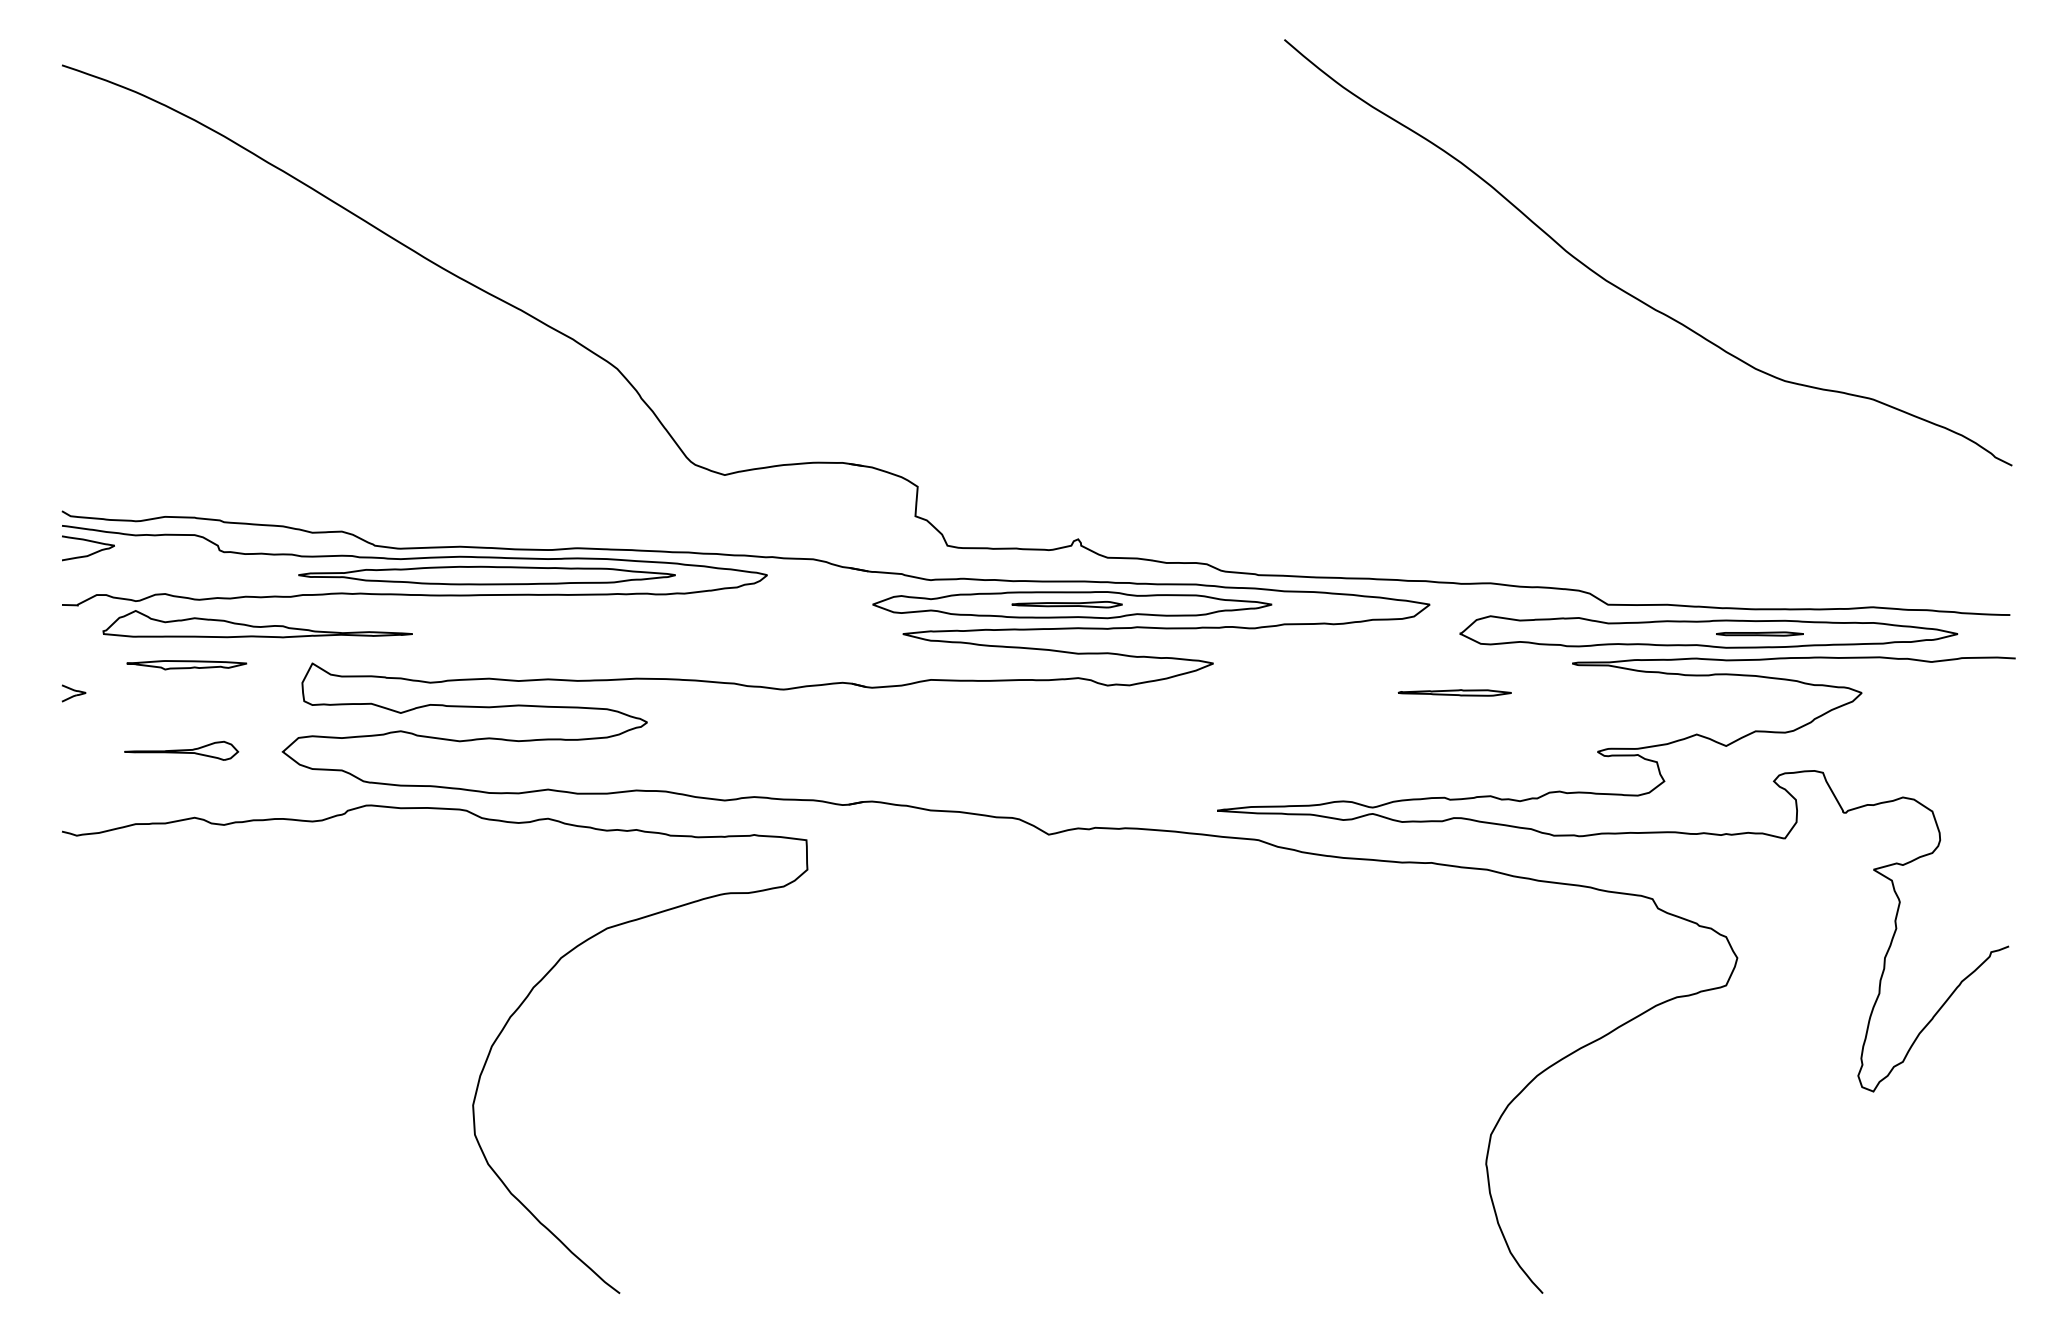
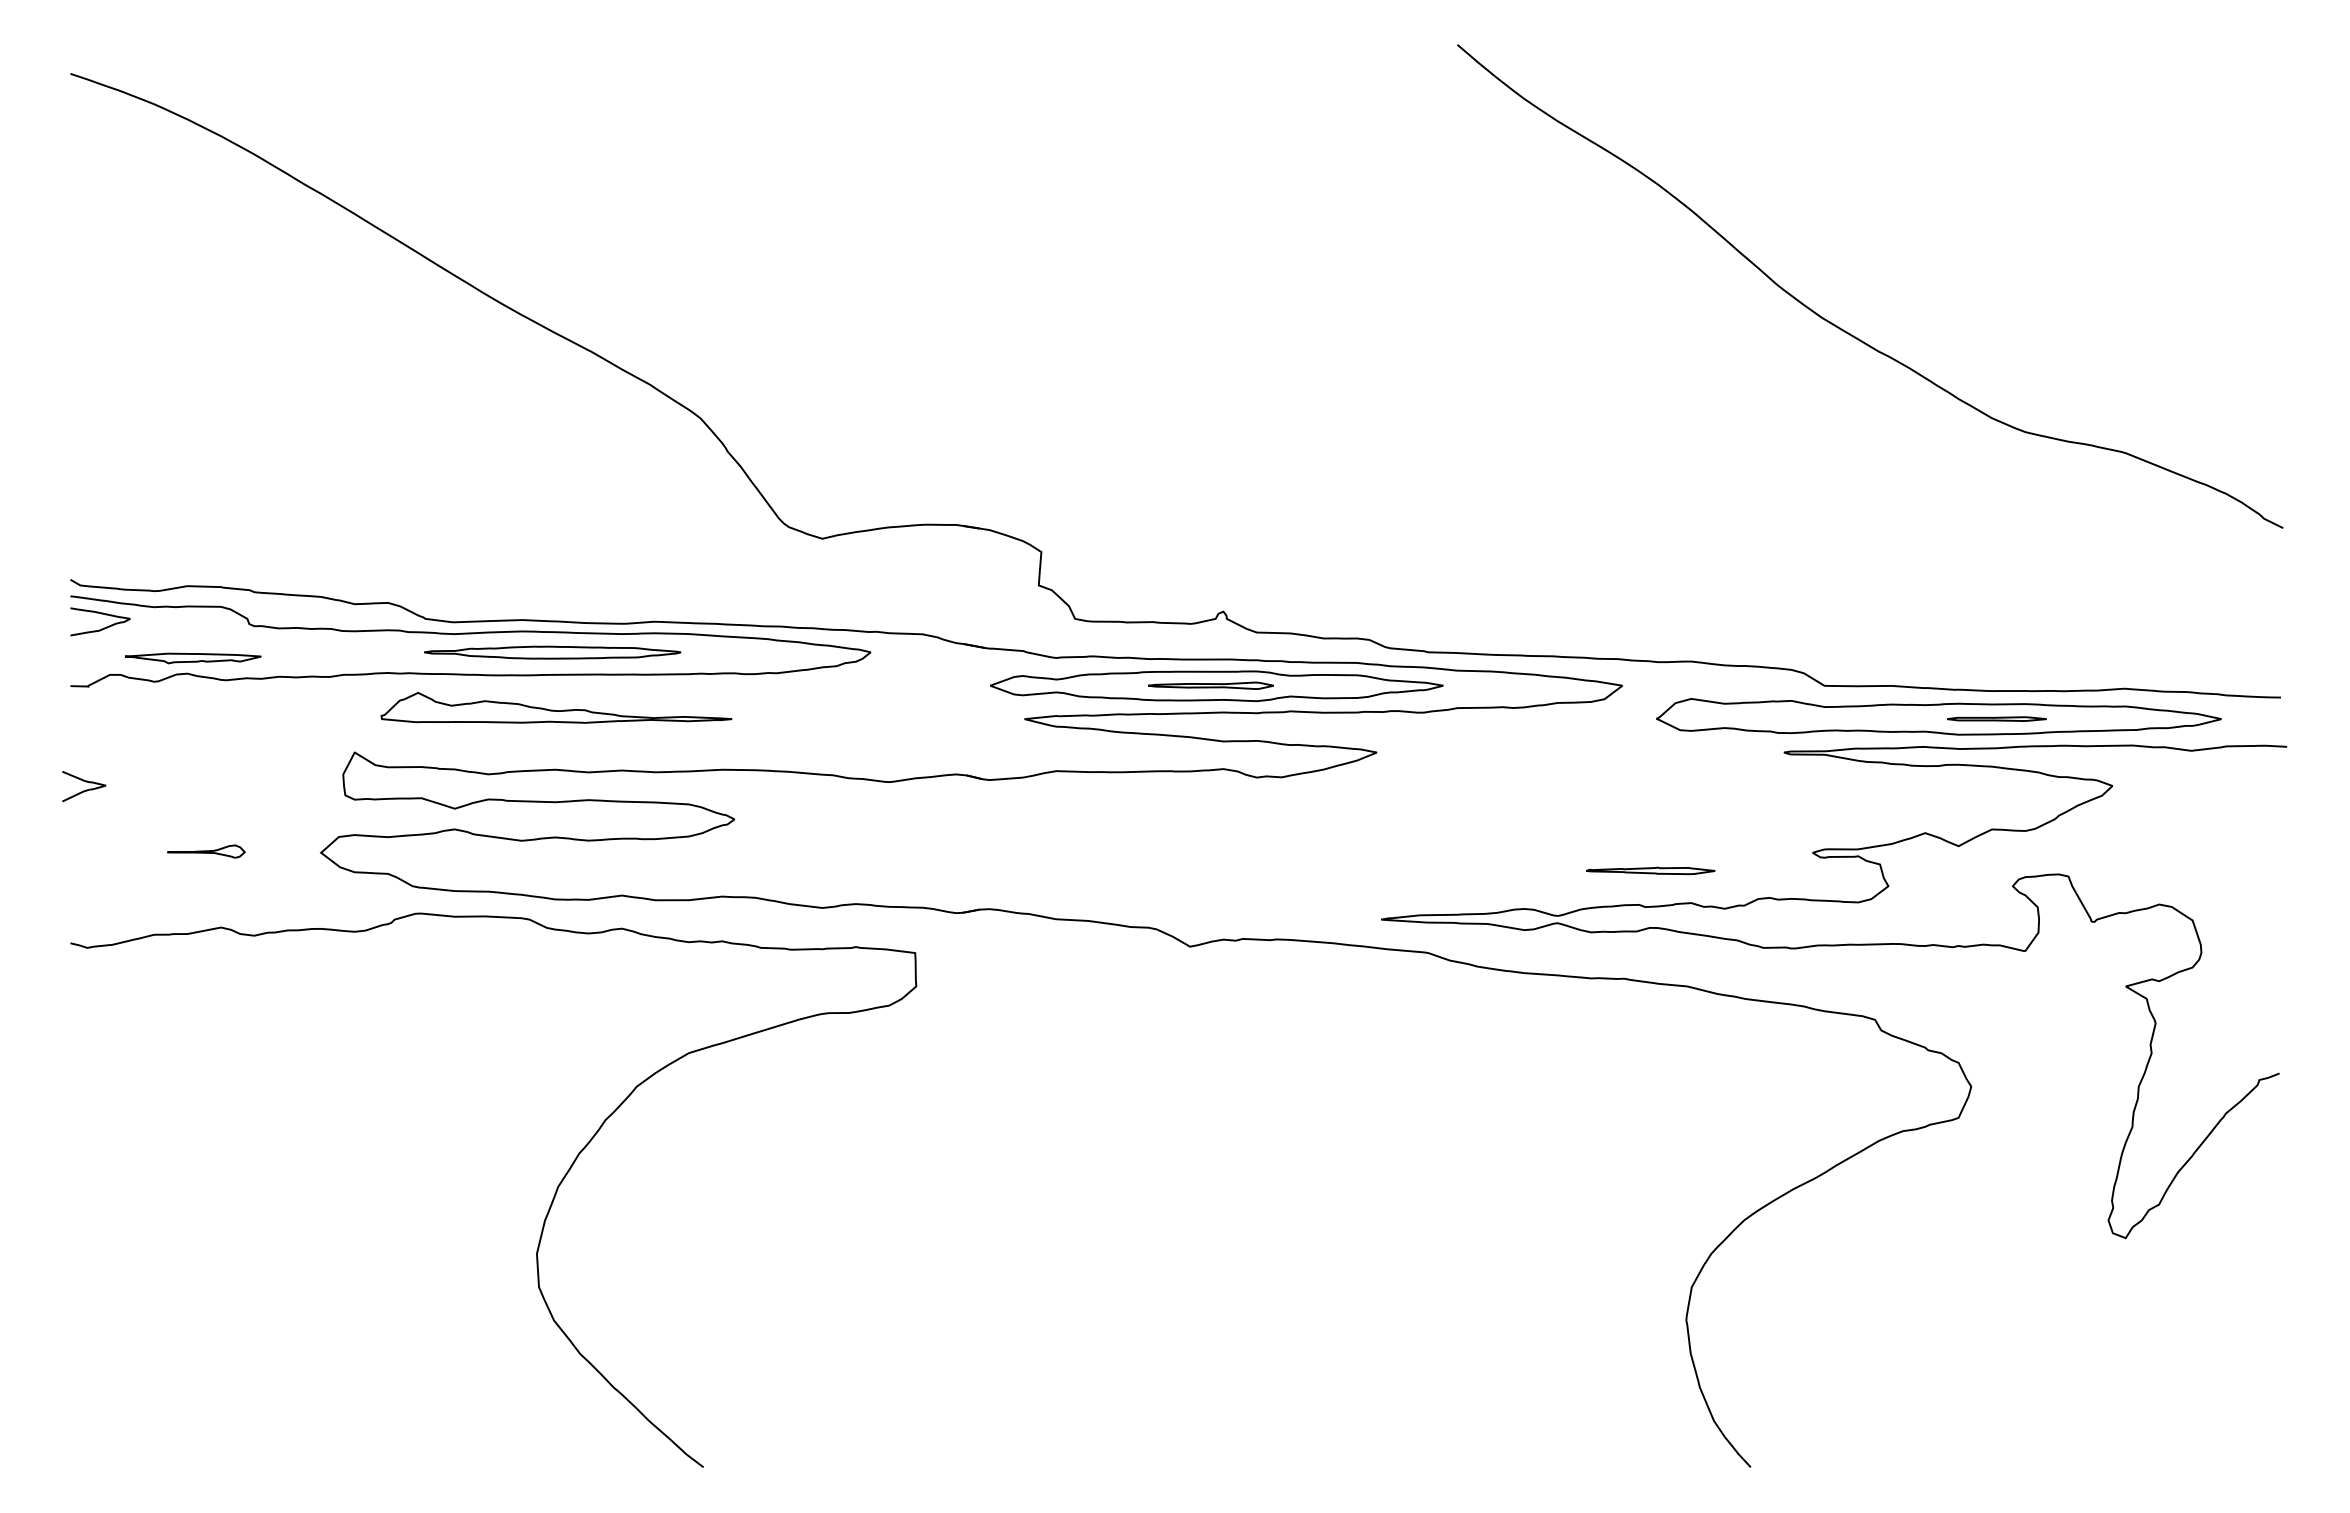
part: (486, 575) -> (552, 652), size x0.6
part: (257, 623) -> (556, 707), moved
part: (187, 665) -> (193, 658), moved
part: (1454, 692) -> (1650, 870), moved
part: (73, 693) -> (83, 786), size x1.6
part: (181, 750) -> (206, 851), size x0.6

